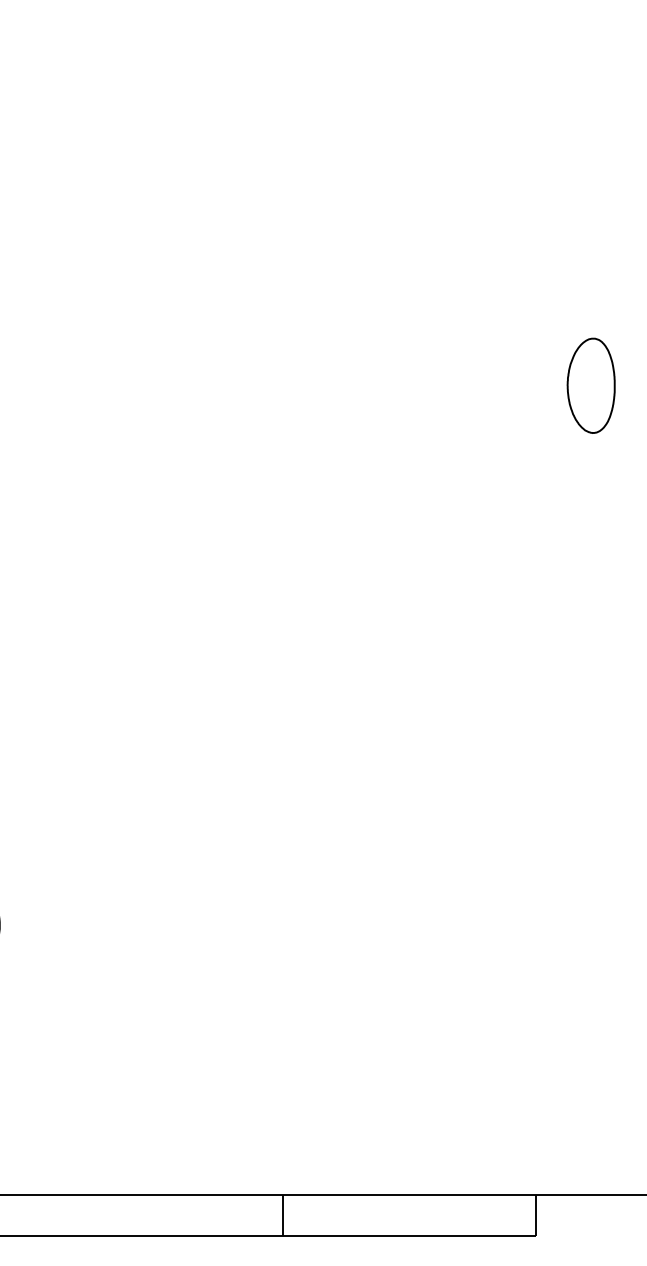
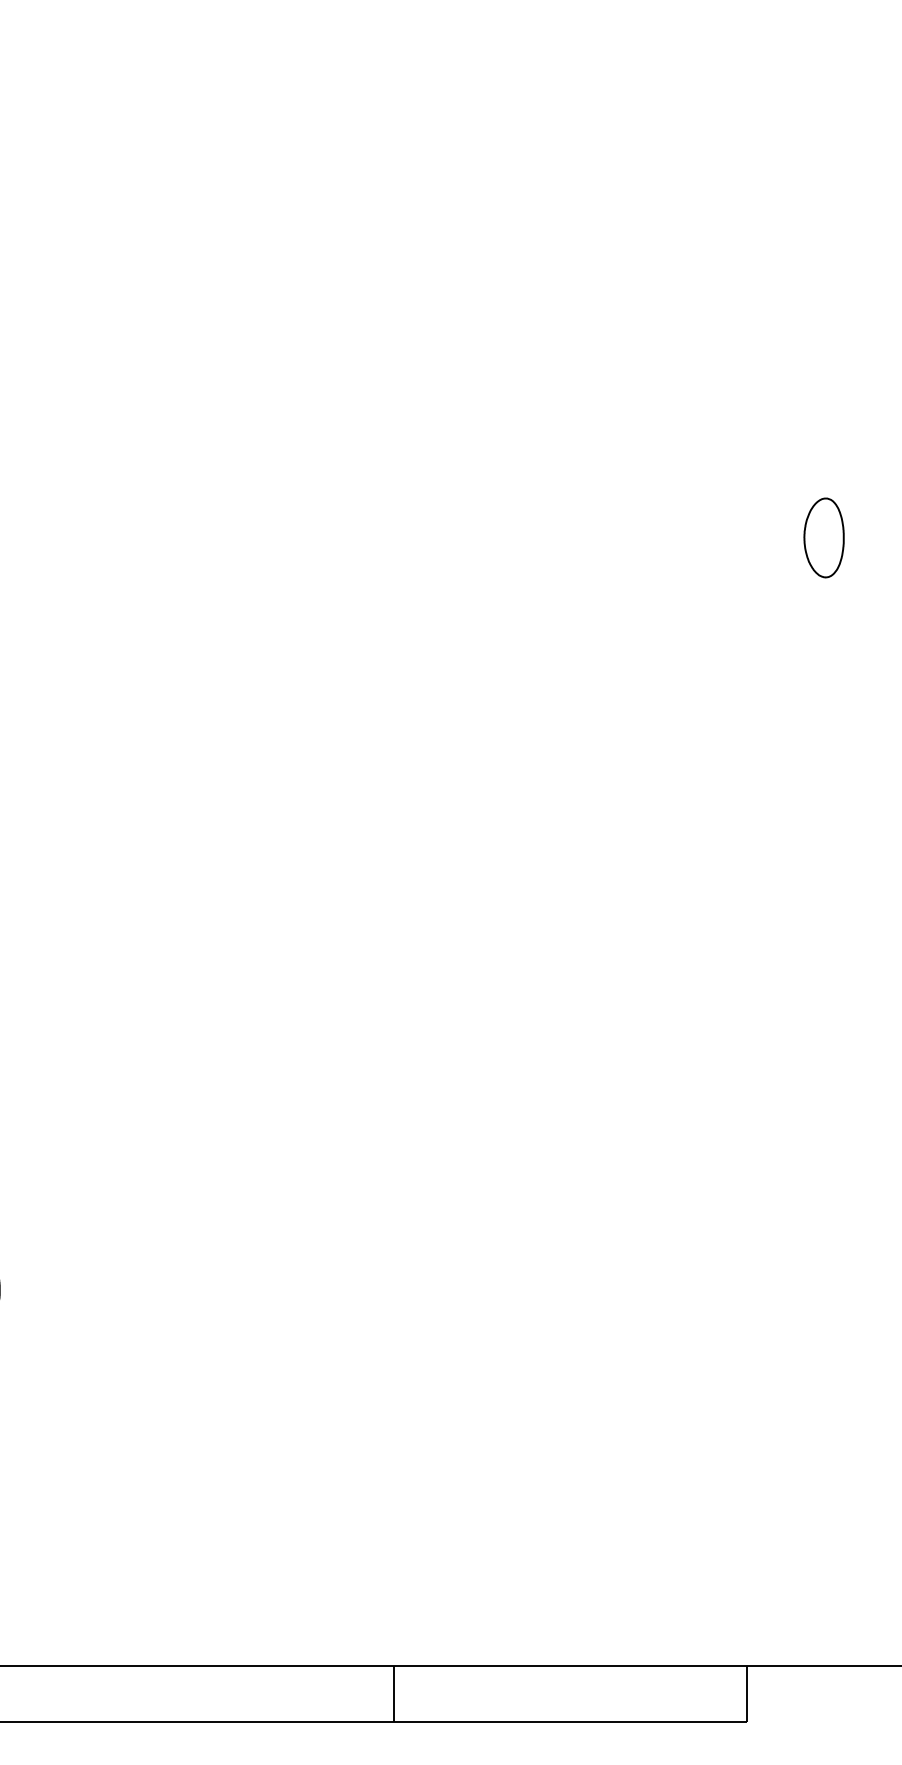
part: (590, 385) -> (823, 537), size x0.6

